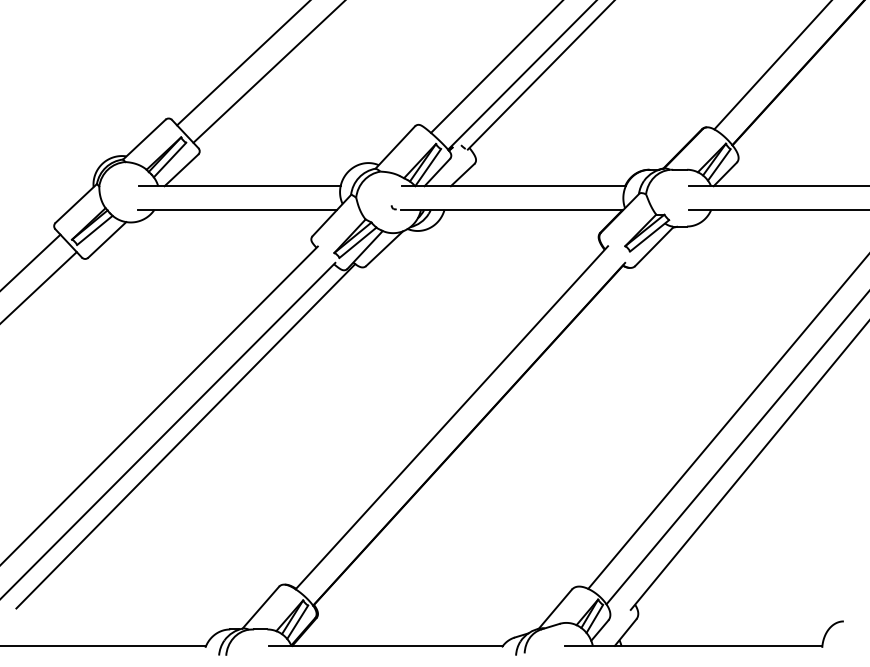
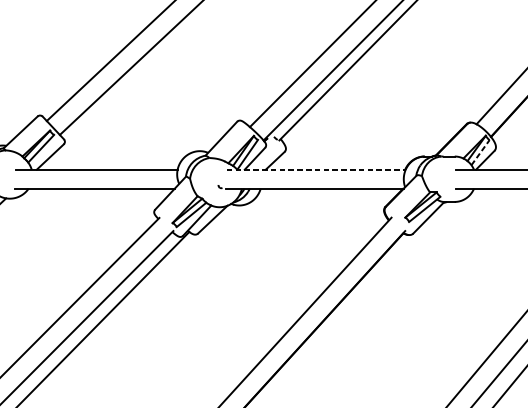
line: (719, 164) -> (480, 152), solid -> dashed
line: (513, 186) -> (315, 169), solid -> dashed

